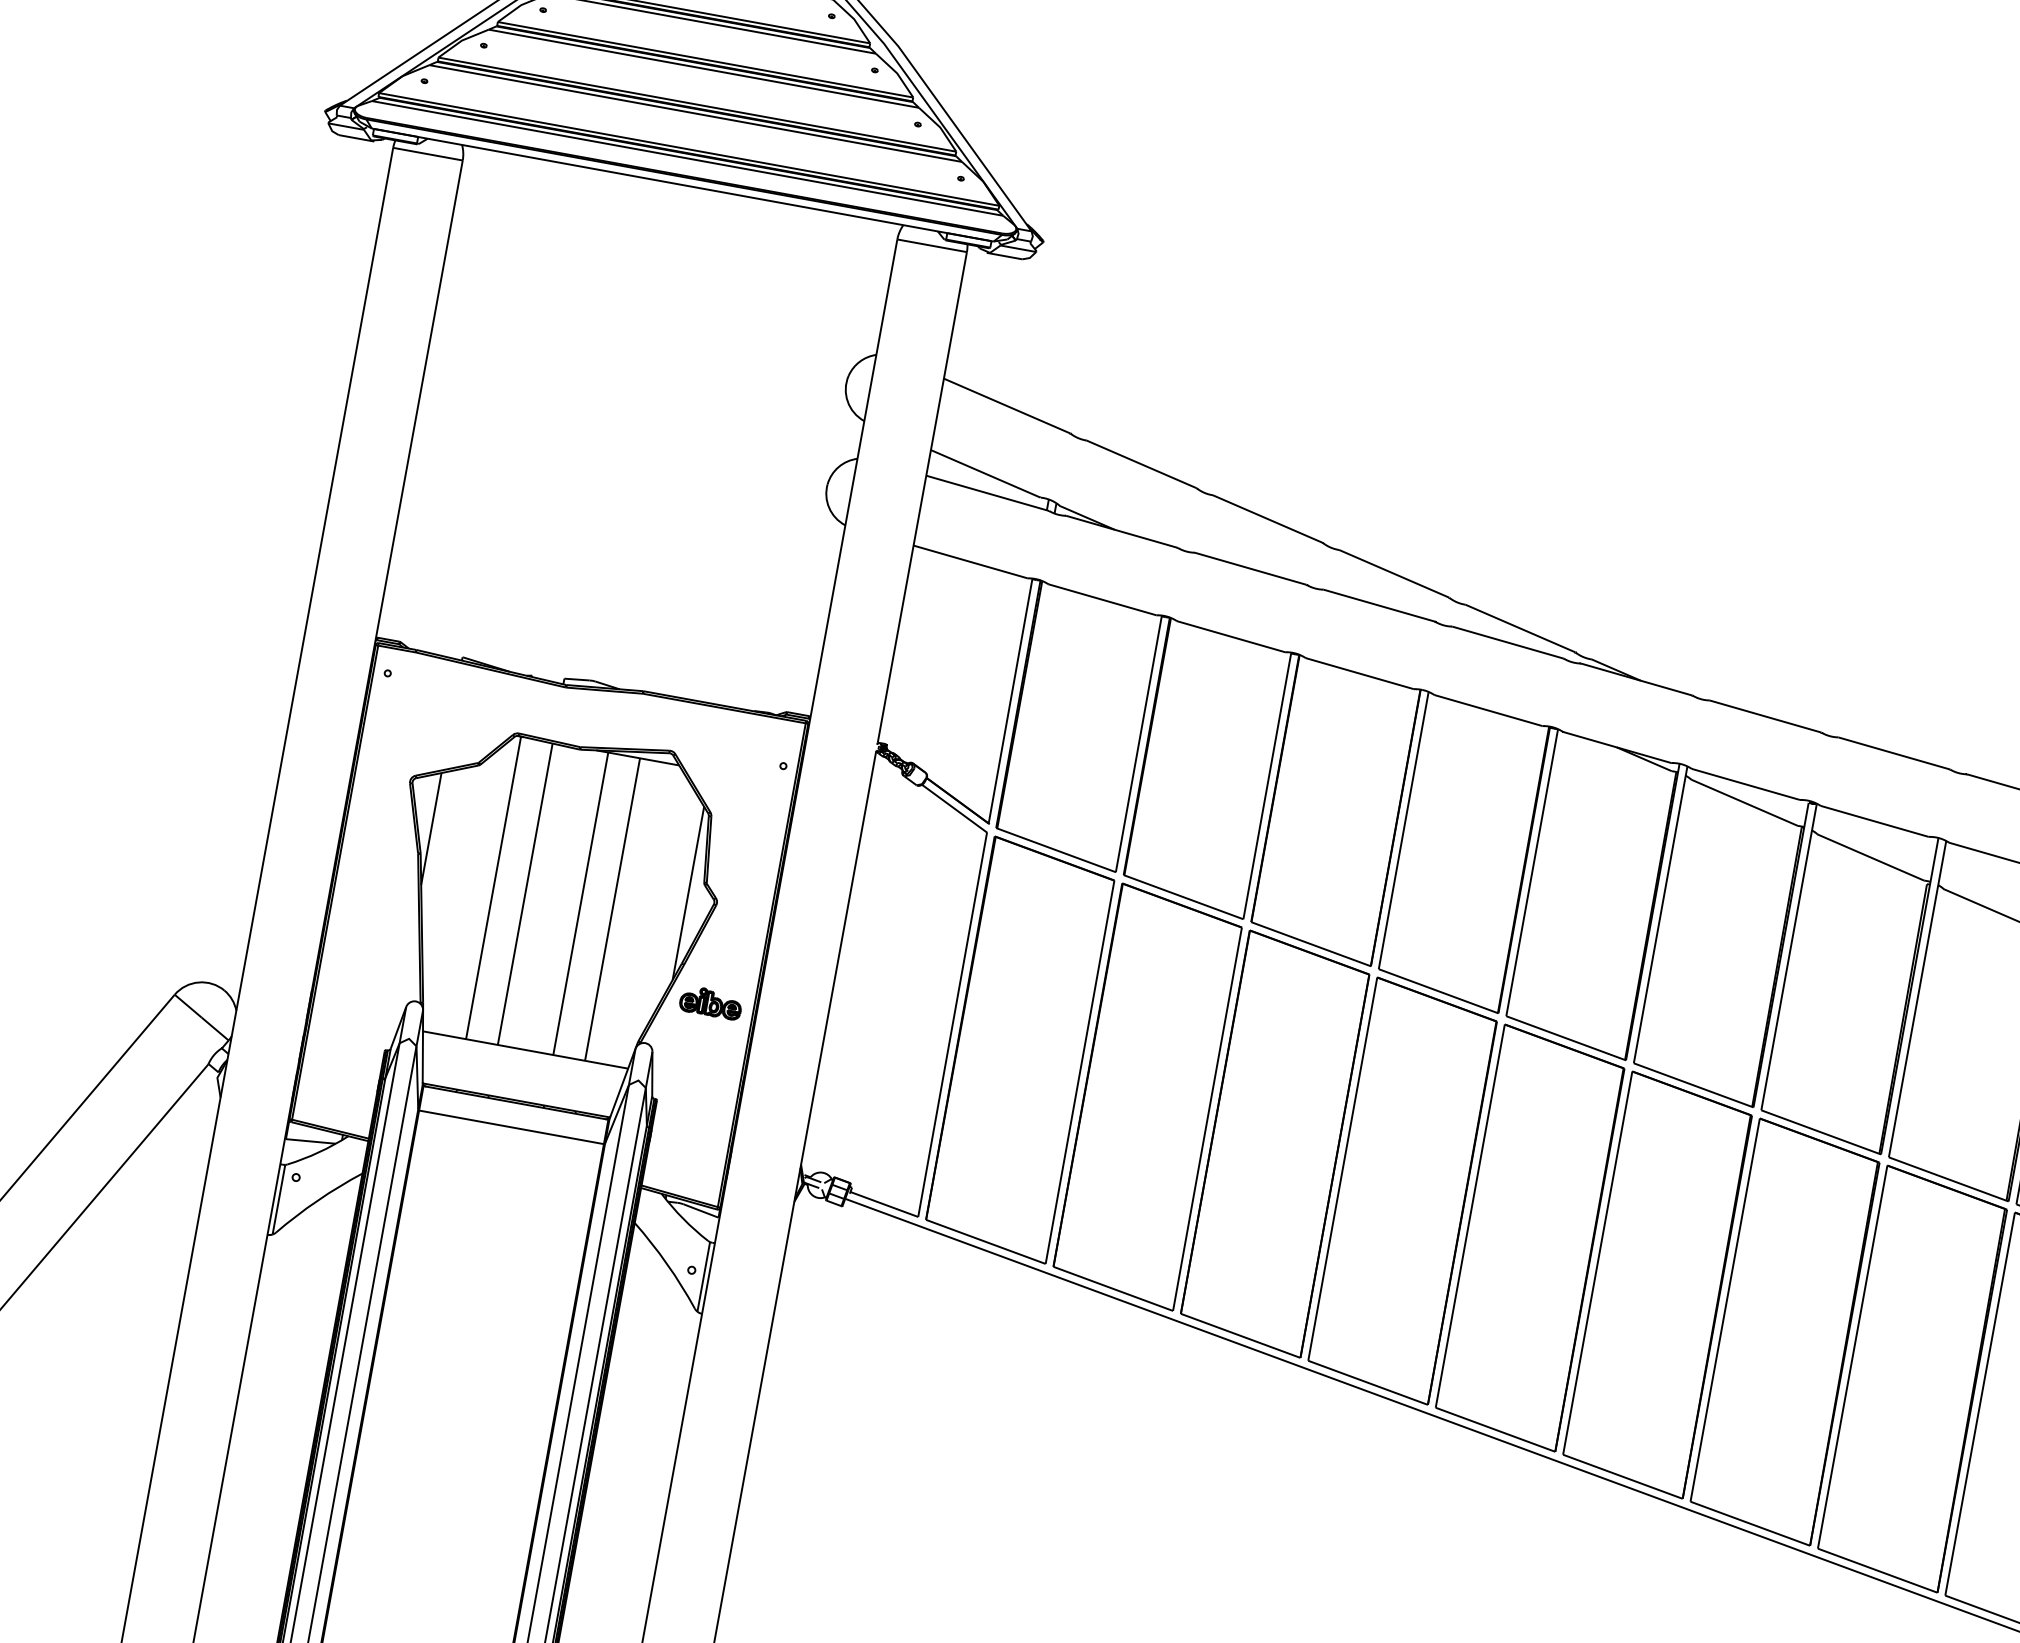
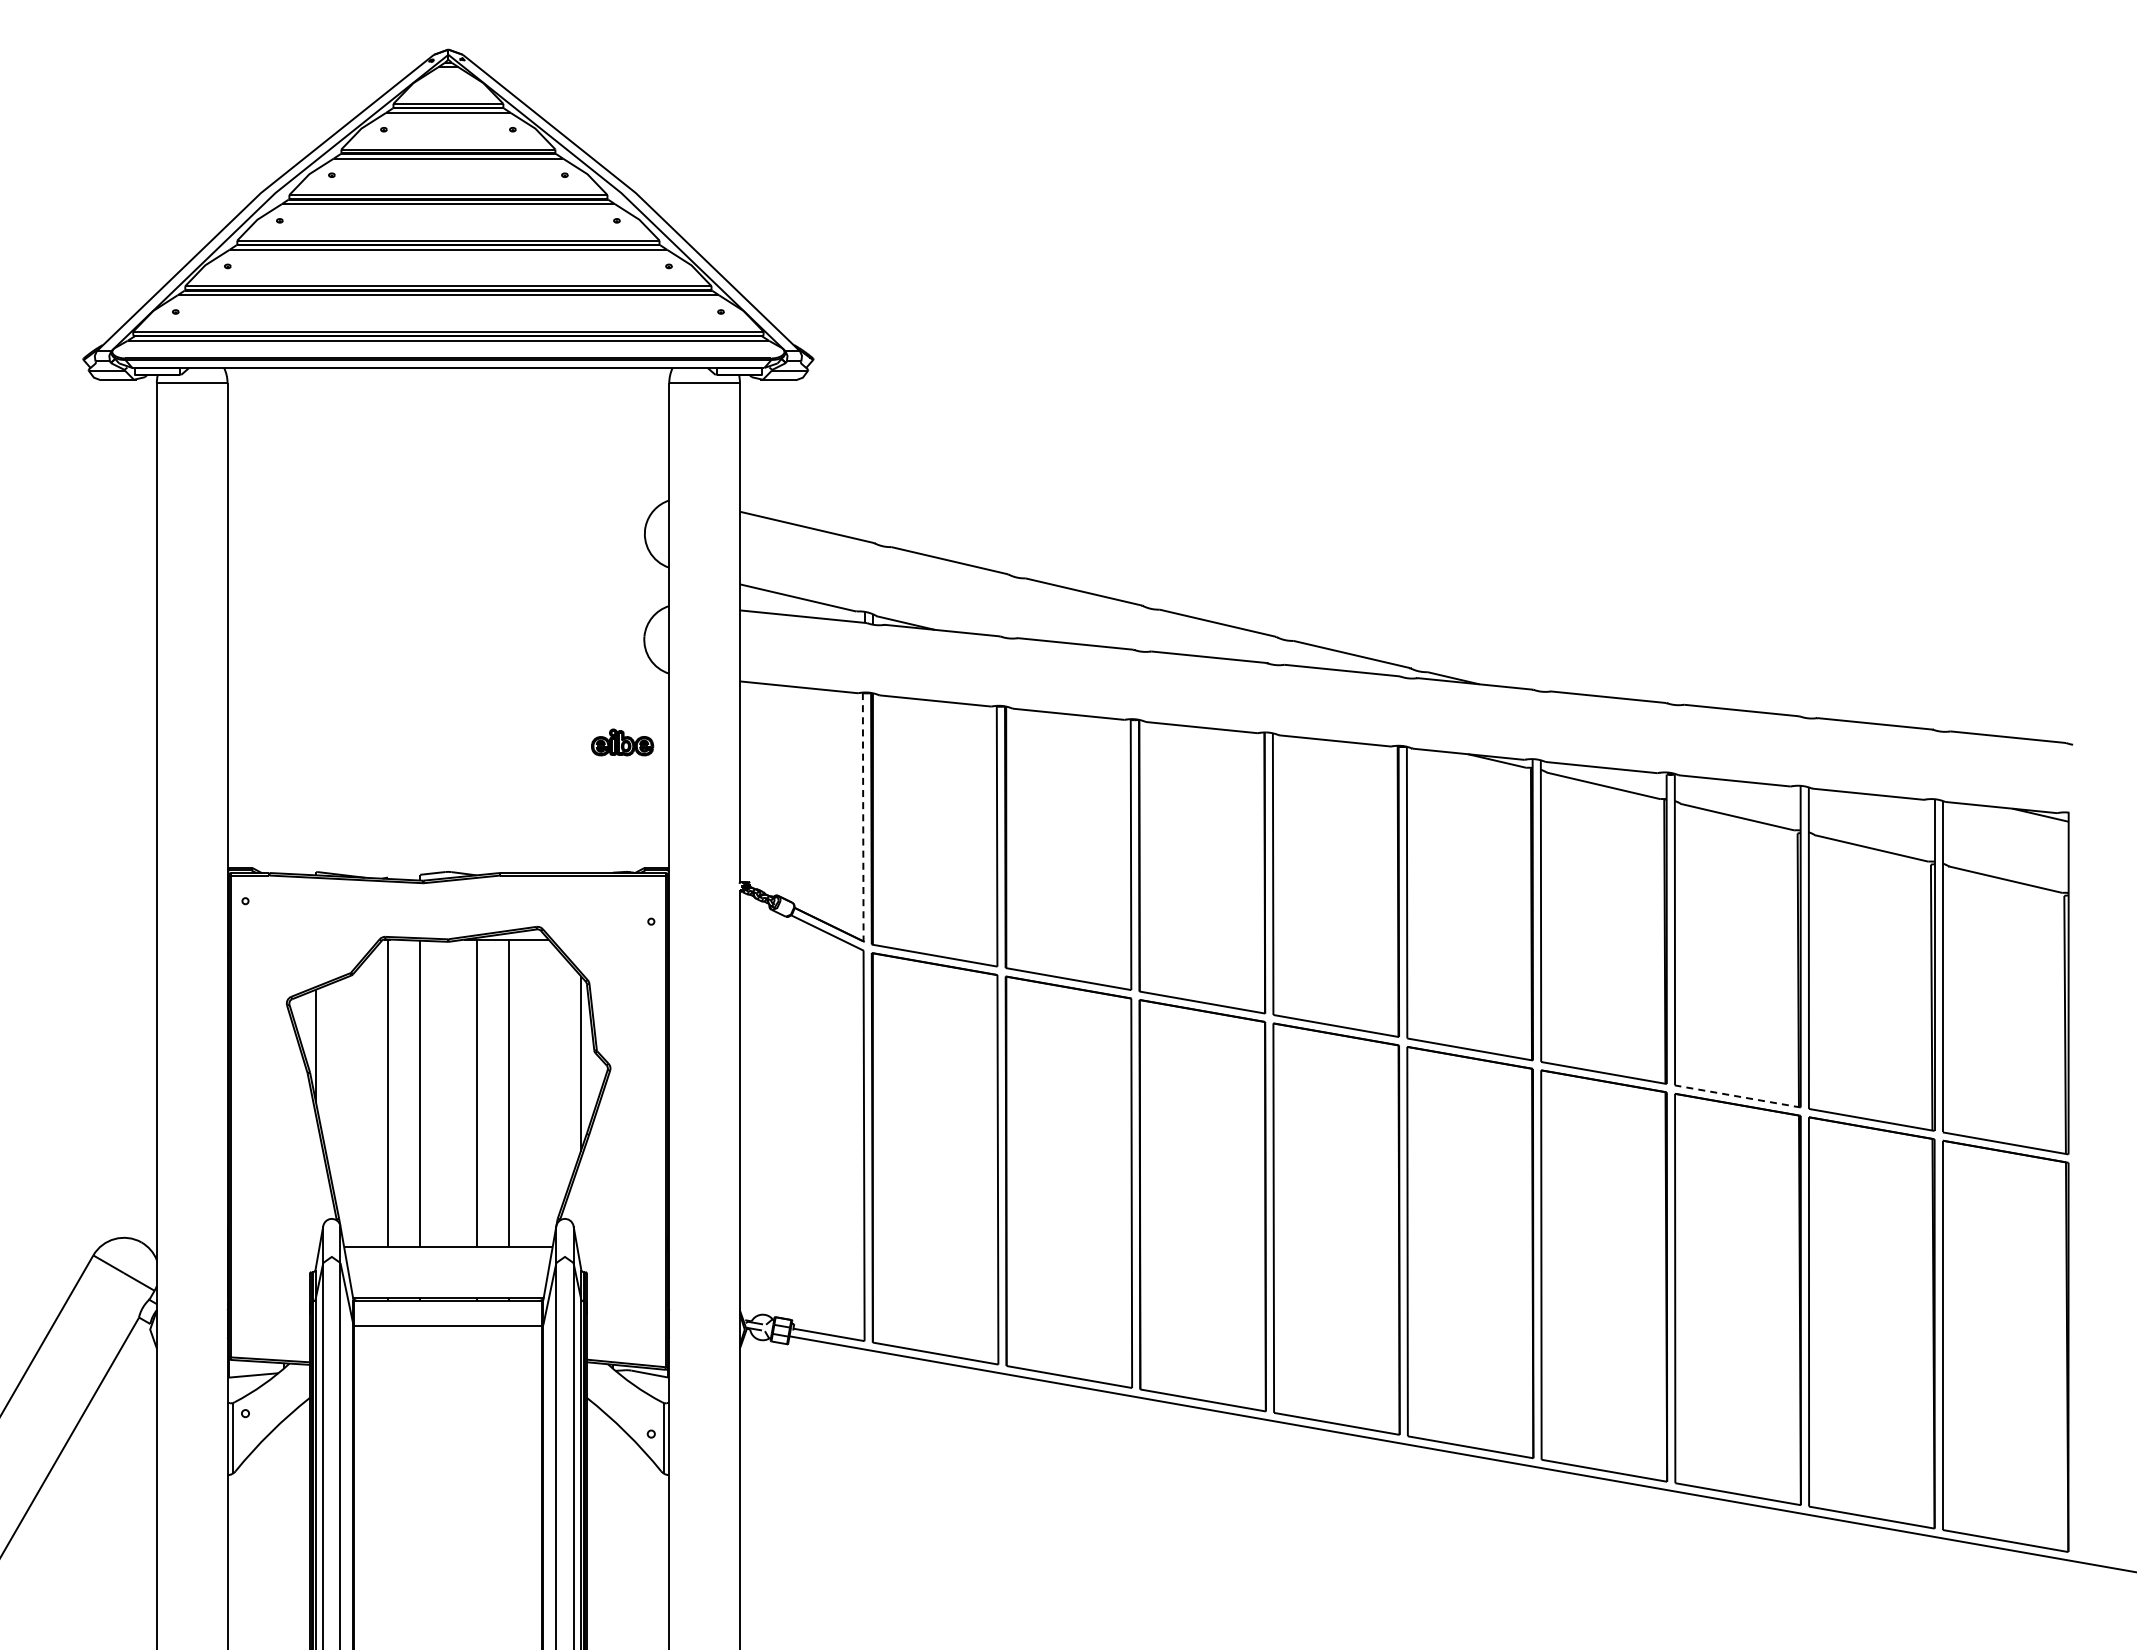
line: (1010, 701) -> (863, 817), solid -> dashed
part: (711, 1002) -> (622, 742), moved
line: (1820, 1132) -> (1737, 1096), solid -> dashed

